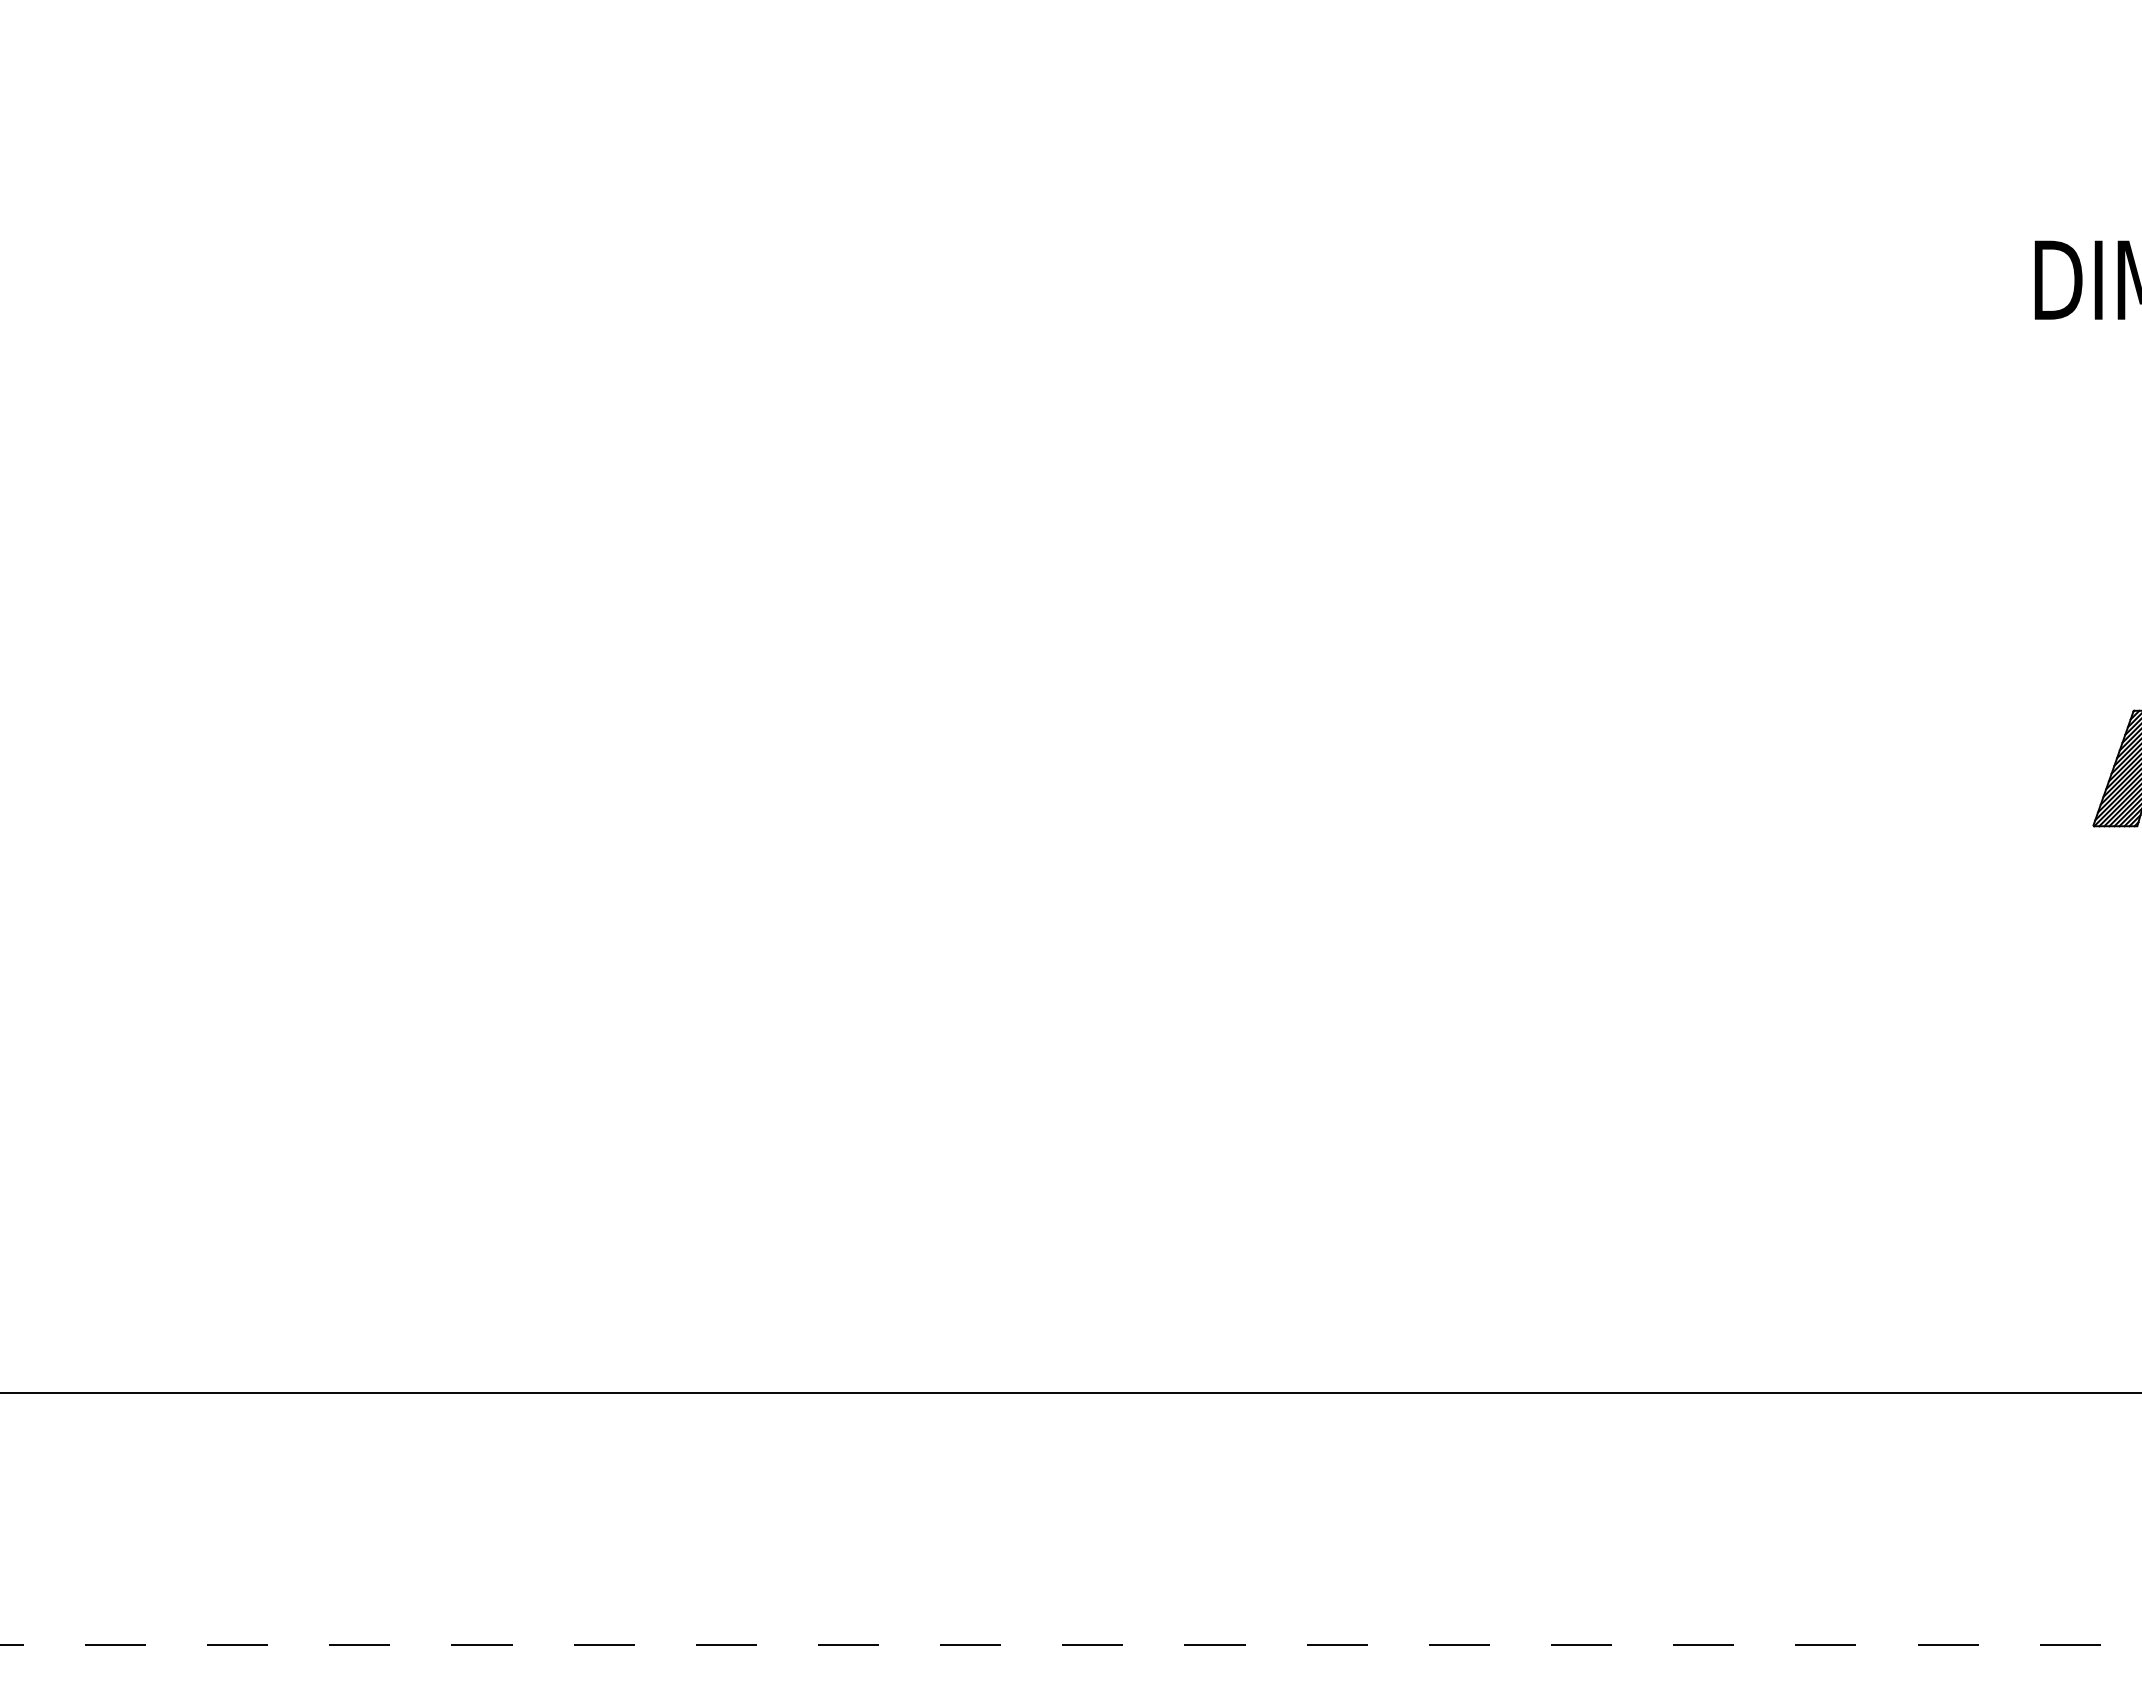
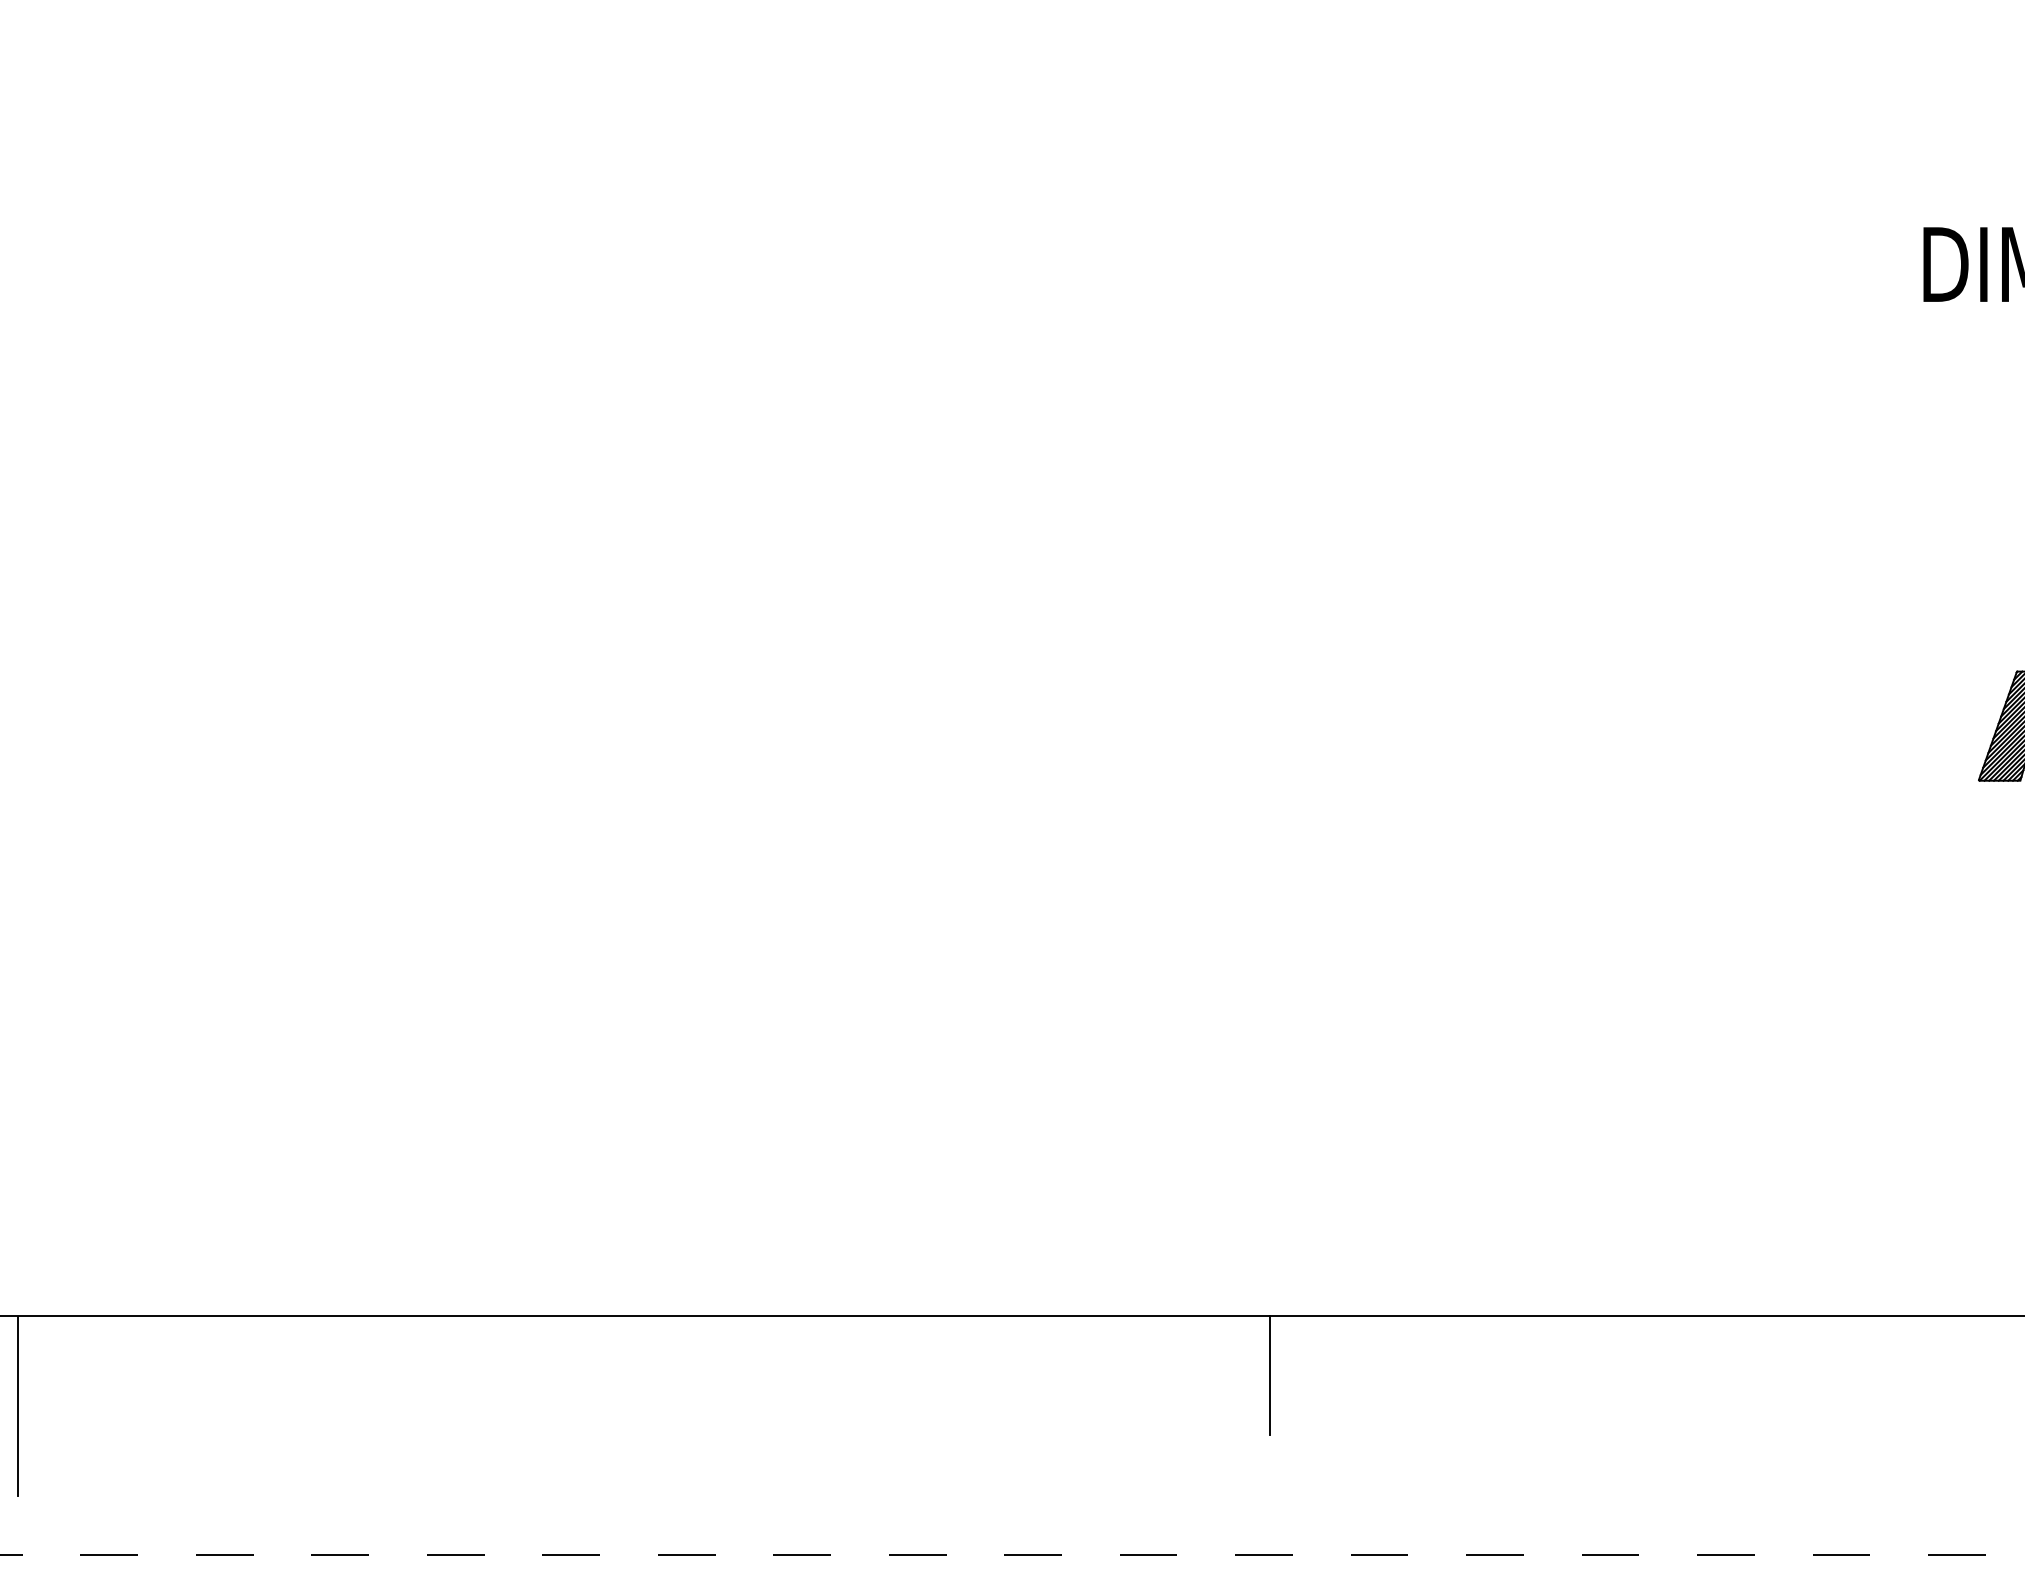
line: (1343, 1455) -> (1270, 1375), added
line: (18, 1487) -> (17, 1405), added

